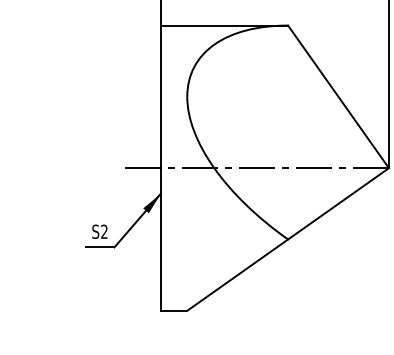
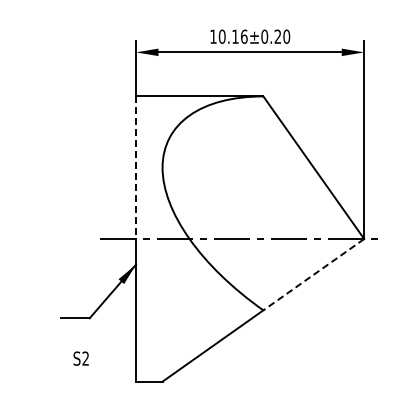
line: (161, 97) -> (136, 168), solid -> dashed
line: (338, 203) -> (313, 274), solid -> dashed
text: (99, 231) -> (80, 358), moved

